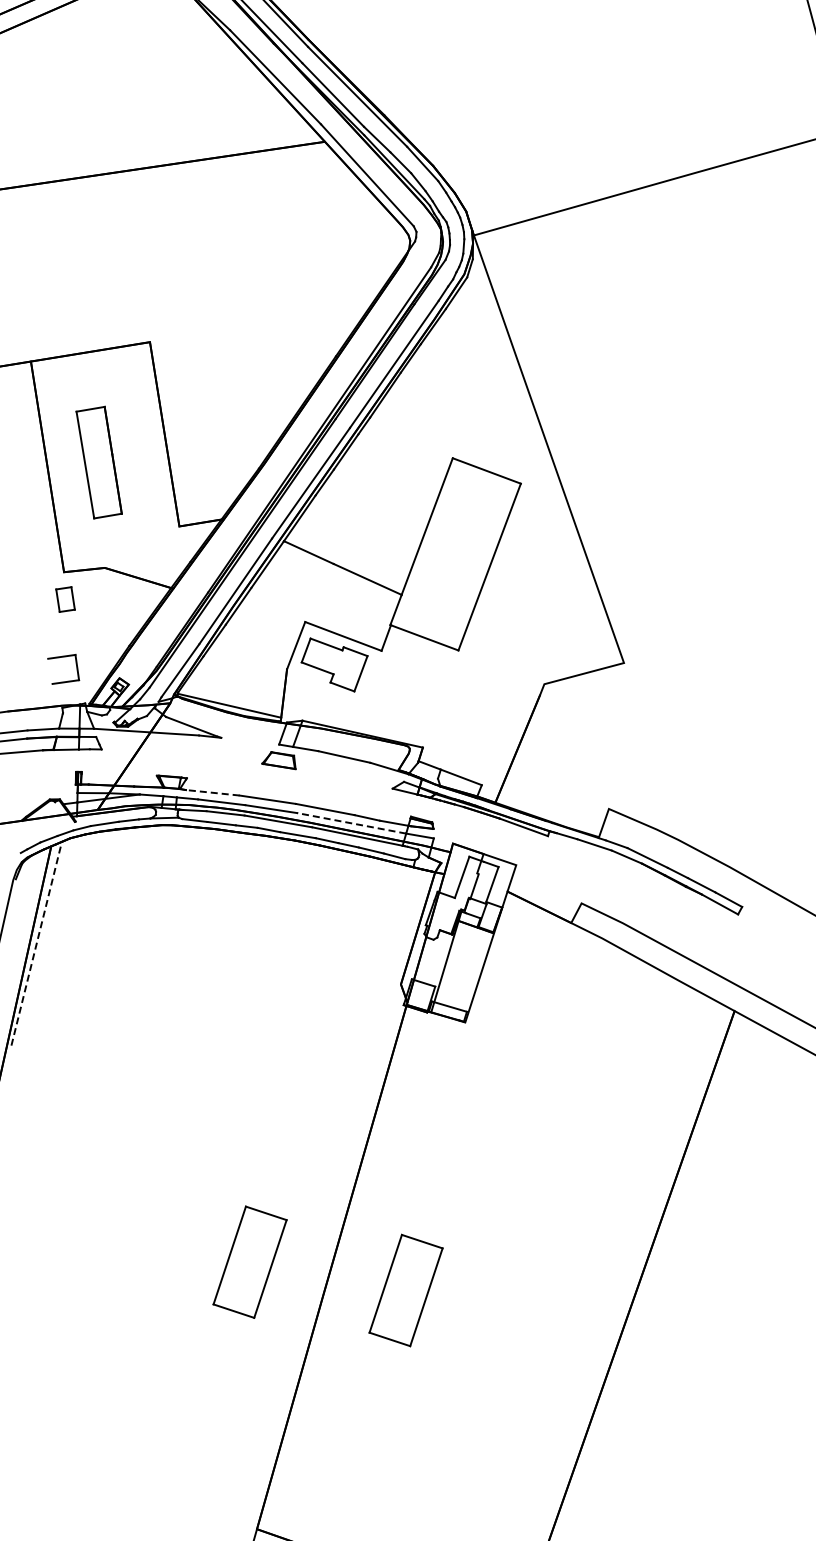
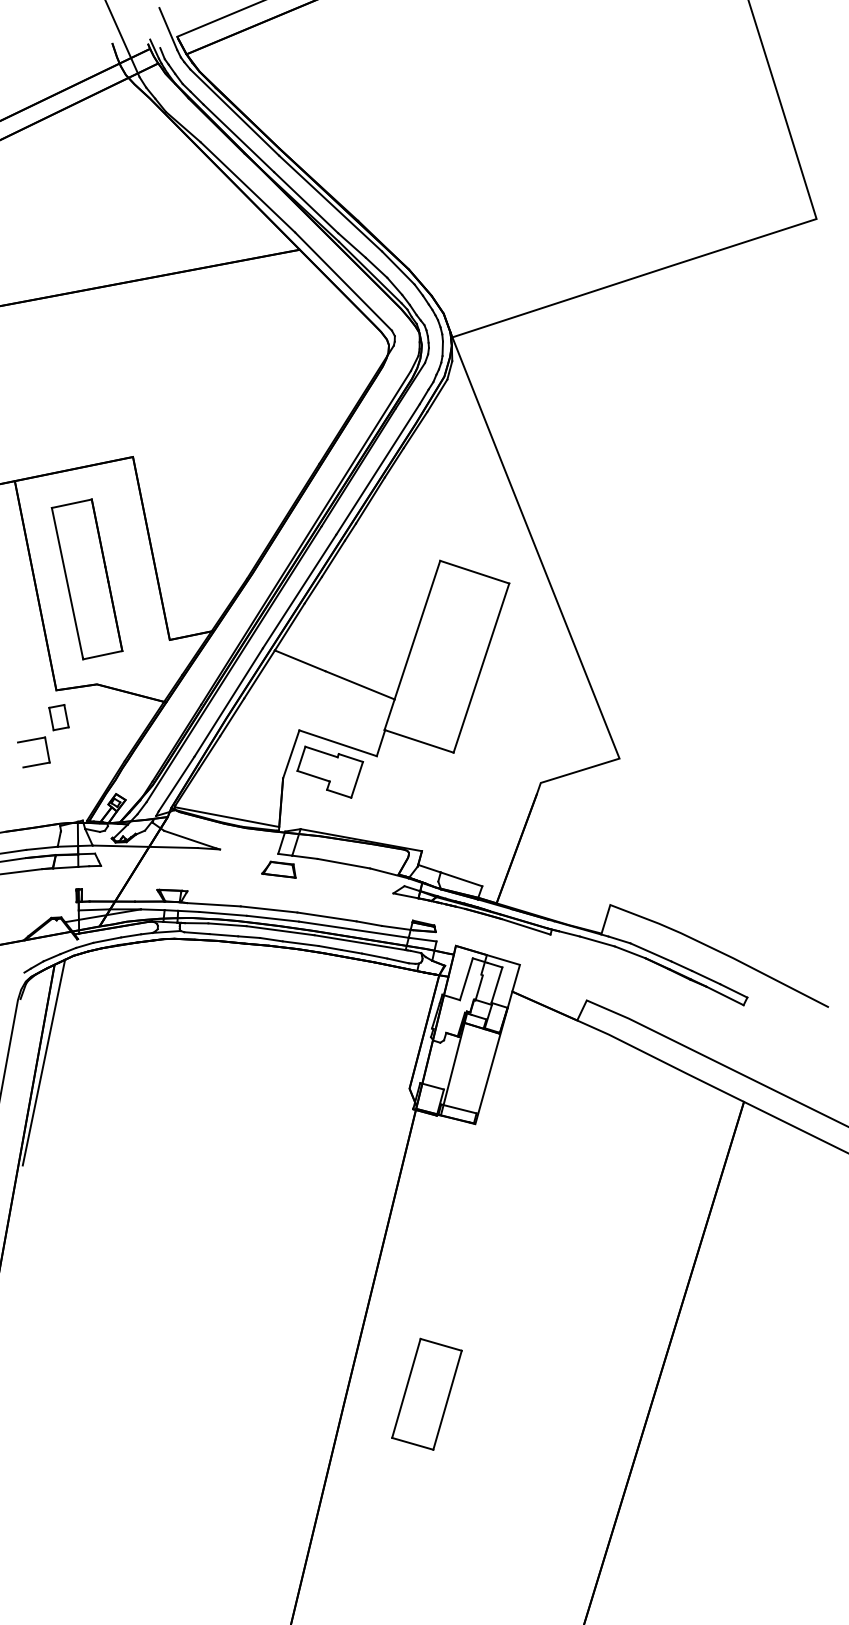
part: (98, 462) -> (86, 579), size x1.43
part: (60, 658) -> (30, 741), moved
line: (212, 792) -> (213, 904), dashed -> solid
line: (351, 823) -> (353, 929), dashed -> solid
line: (36, 943) -> (43, 1062), dashed -> solid
part: (249, 1261) -> (269, 1371), removed

